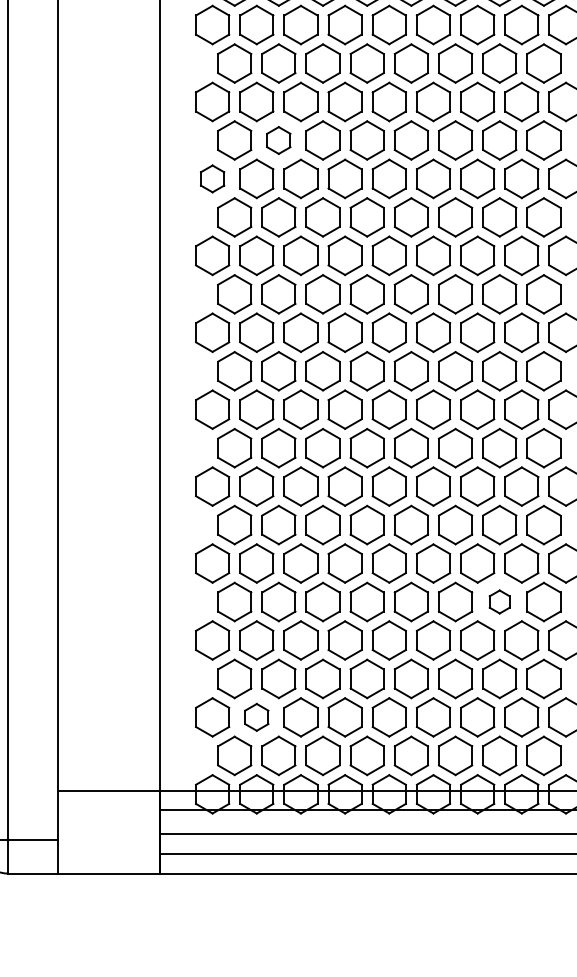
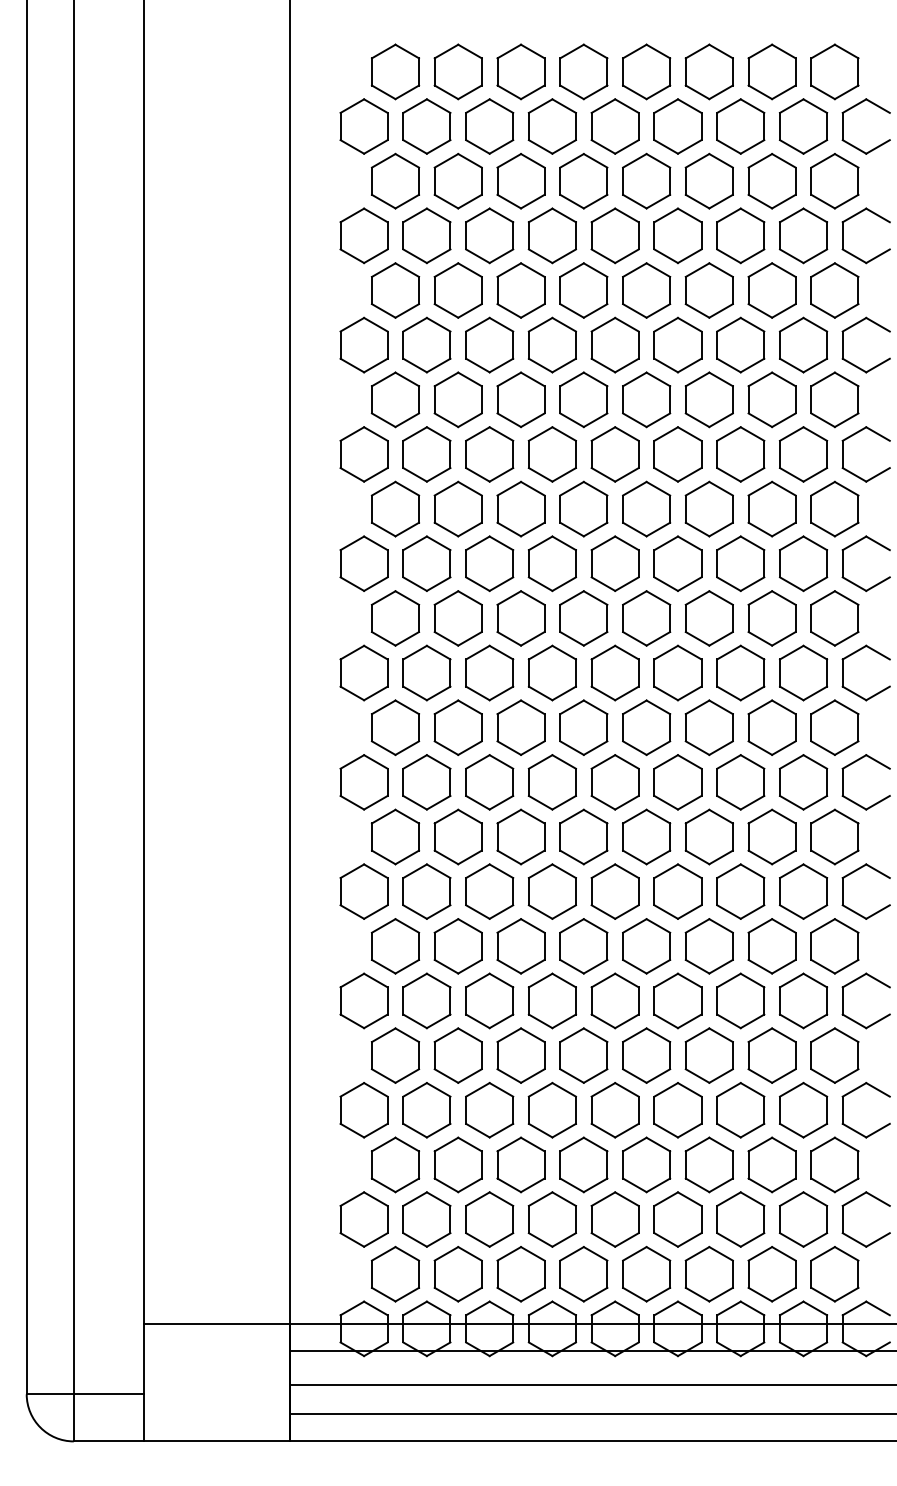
part: (278, 140) -> (457, 399), size x1.43
part: (212, 178) -> (363, 454), size x1.43
part: (499, 601) -> (771, 1055), size x1.67
part: (256, 717) -> (426, 1219), size x1.43

